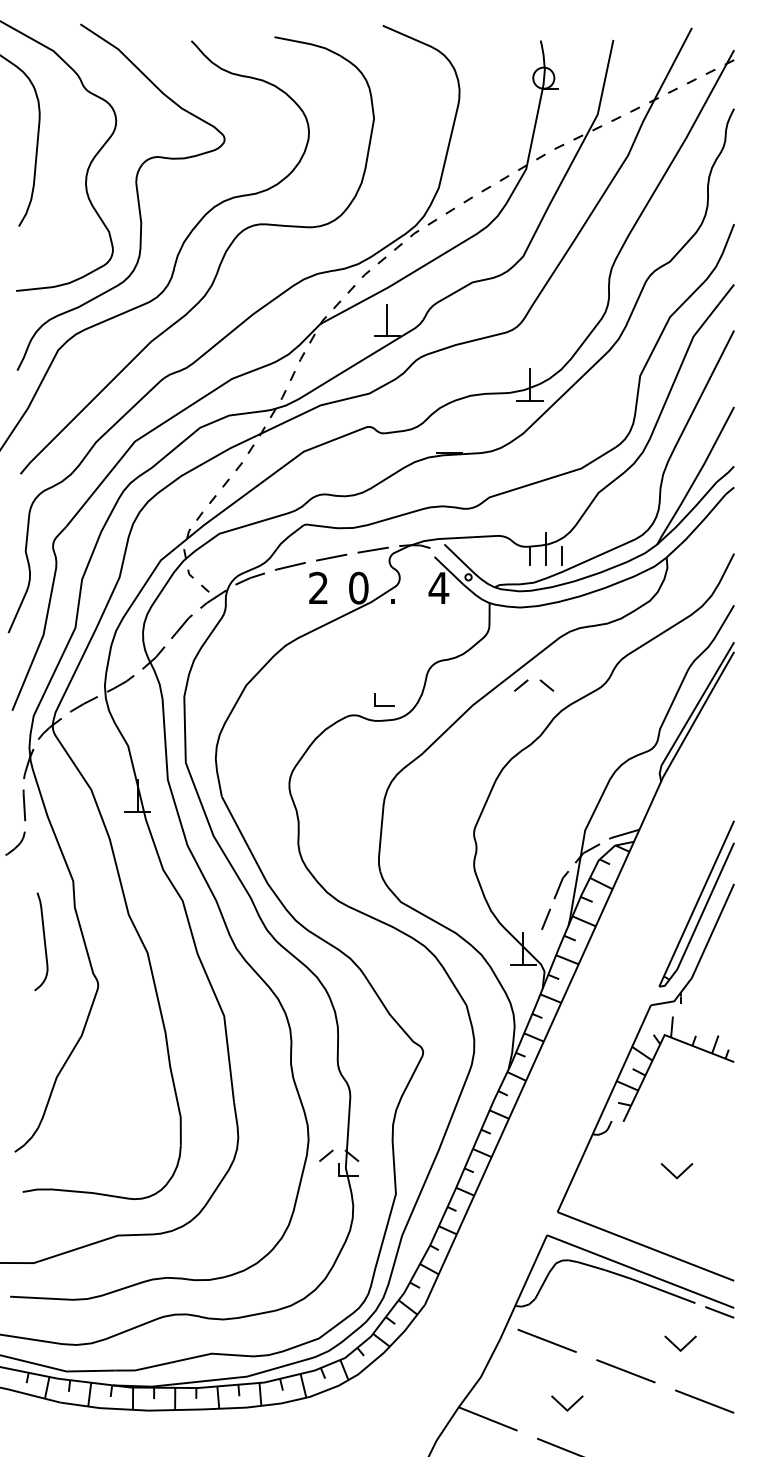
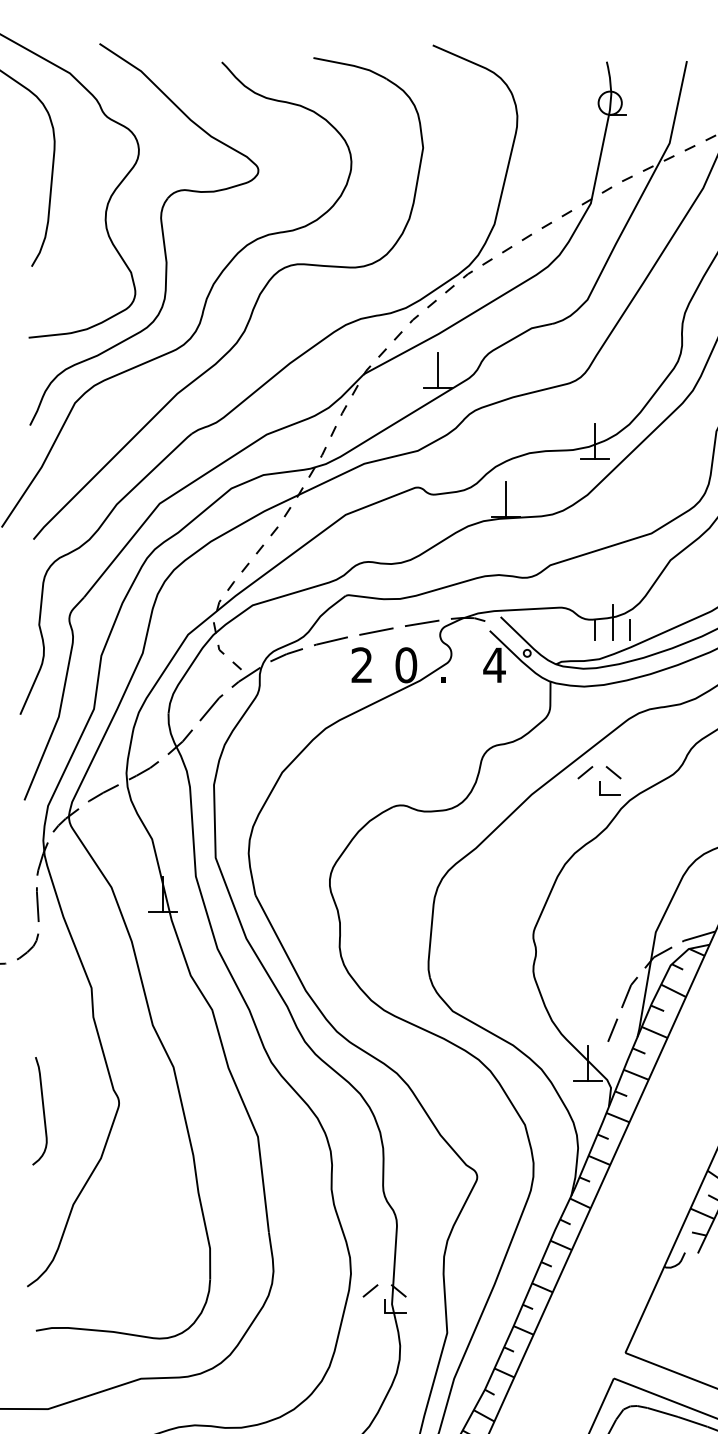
line: (449, 437) -> (506, 499), added
part: (384, 699) -> (609, 787), moved
curve: (43, 940) -> (42, 1109), moved

